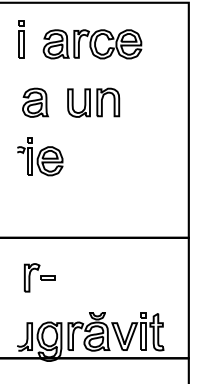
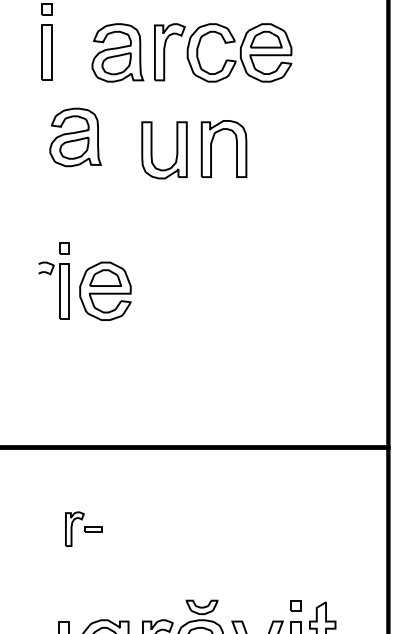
part: (35, 102) -> (75, 136), moved
part: (93, 102) -> (193, 149), moved
part: (39, 277) -> (83, 528), size x0.6

